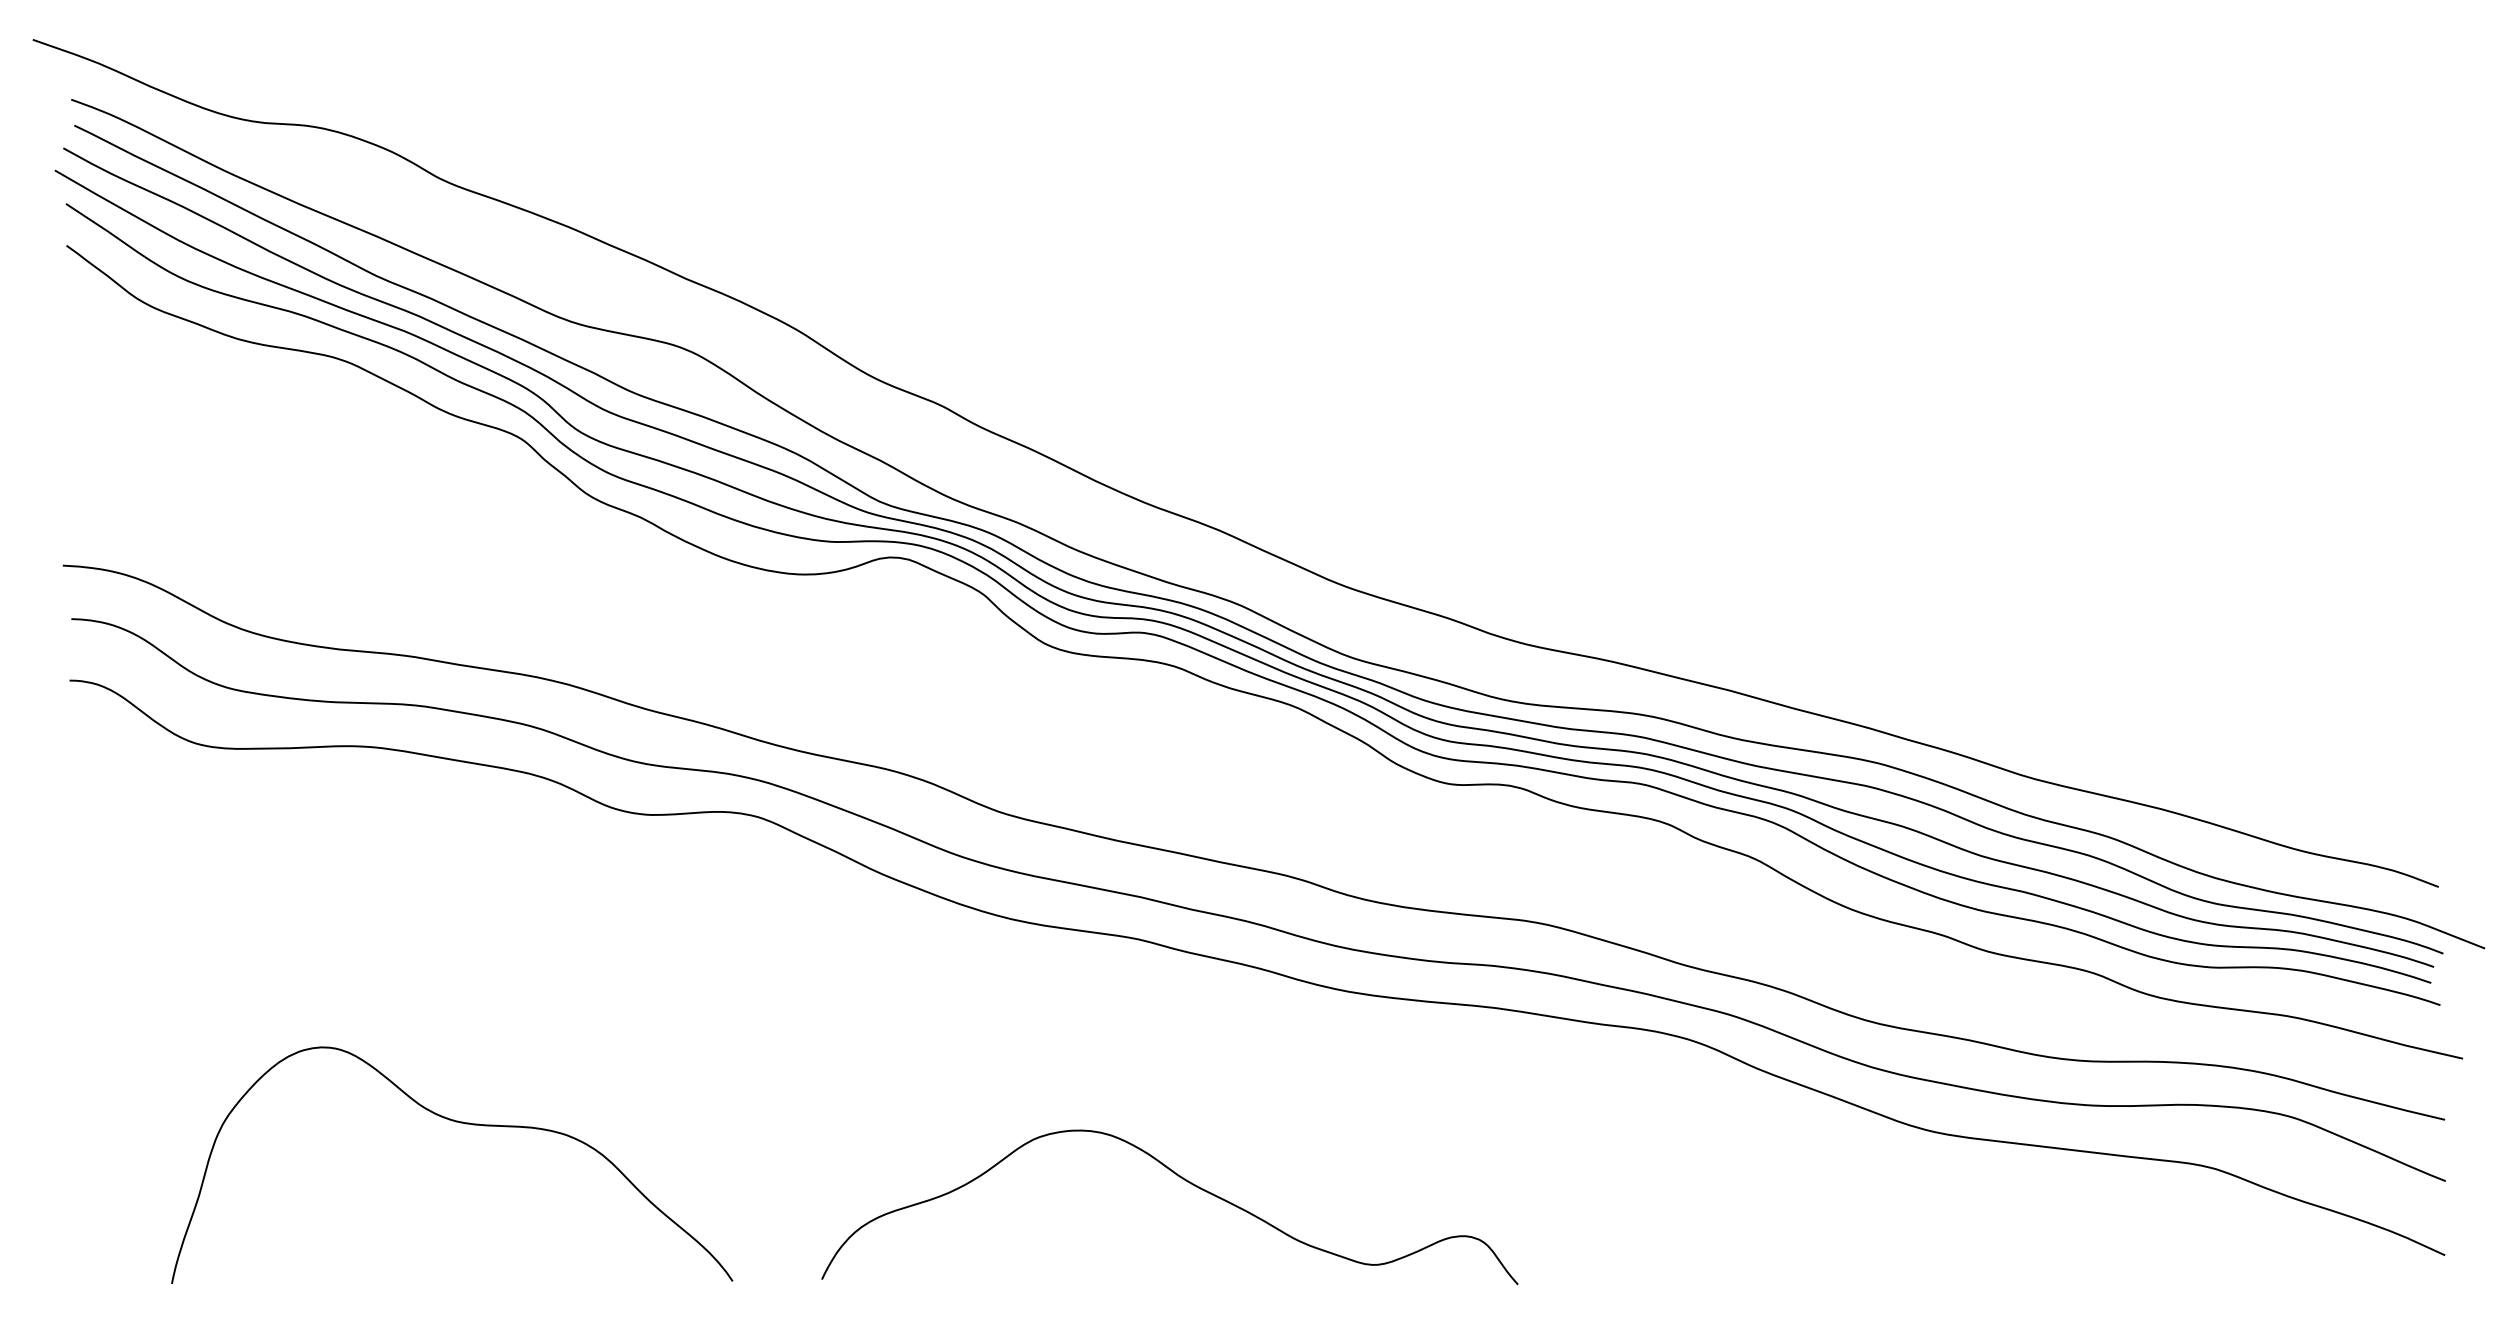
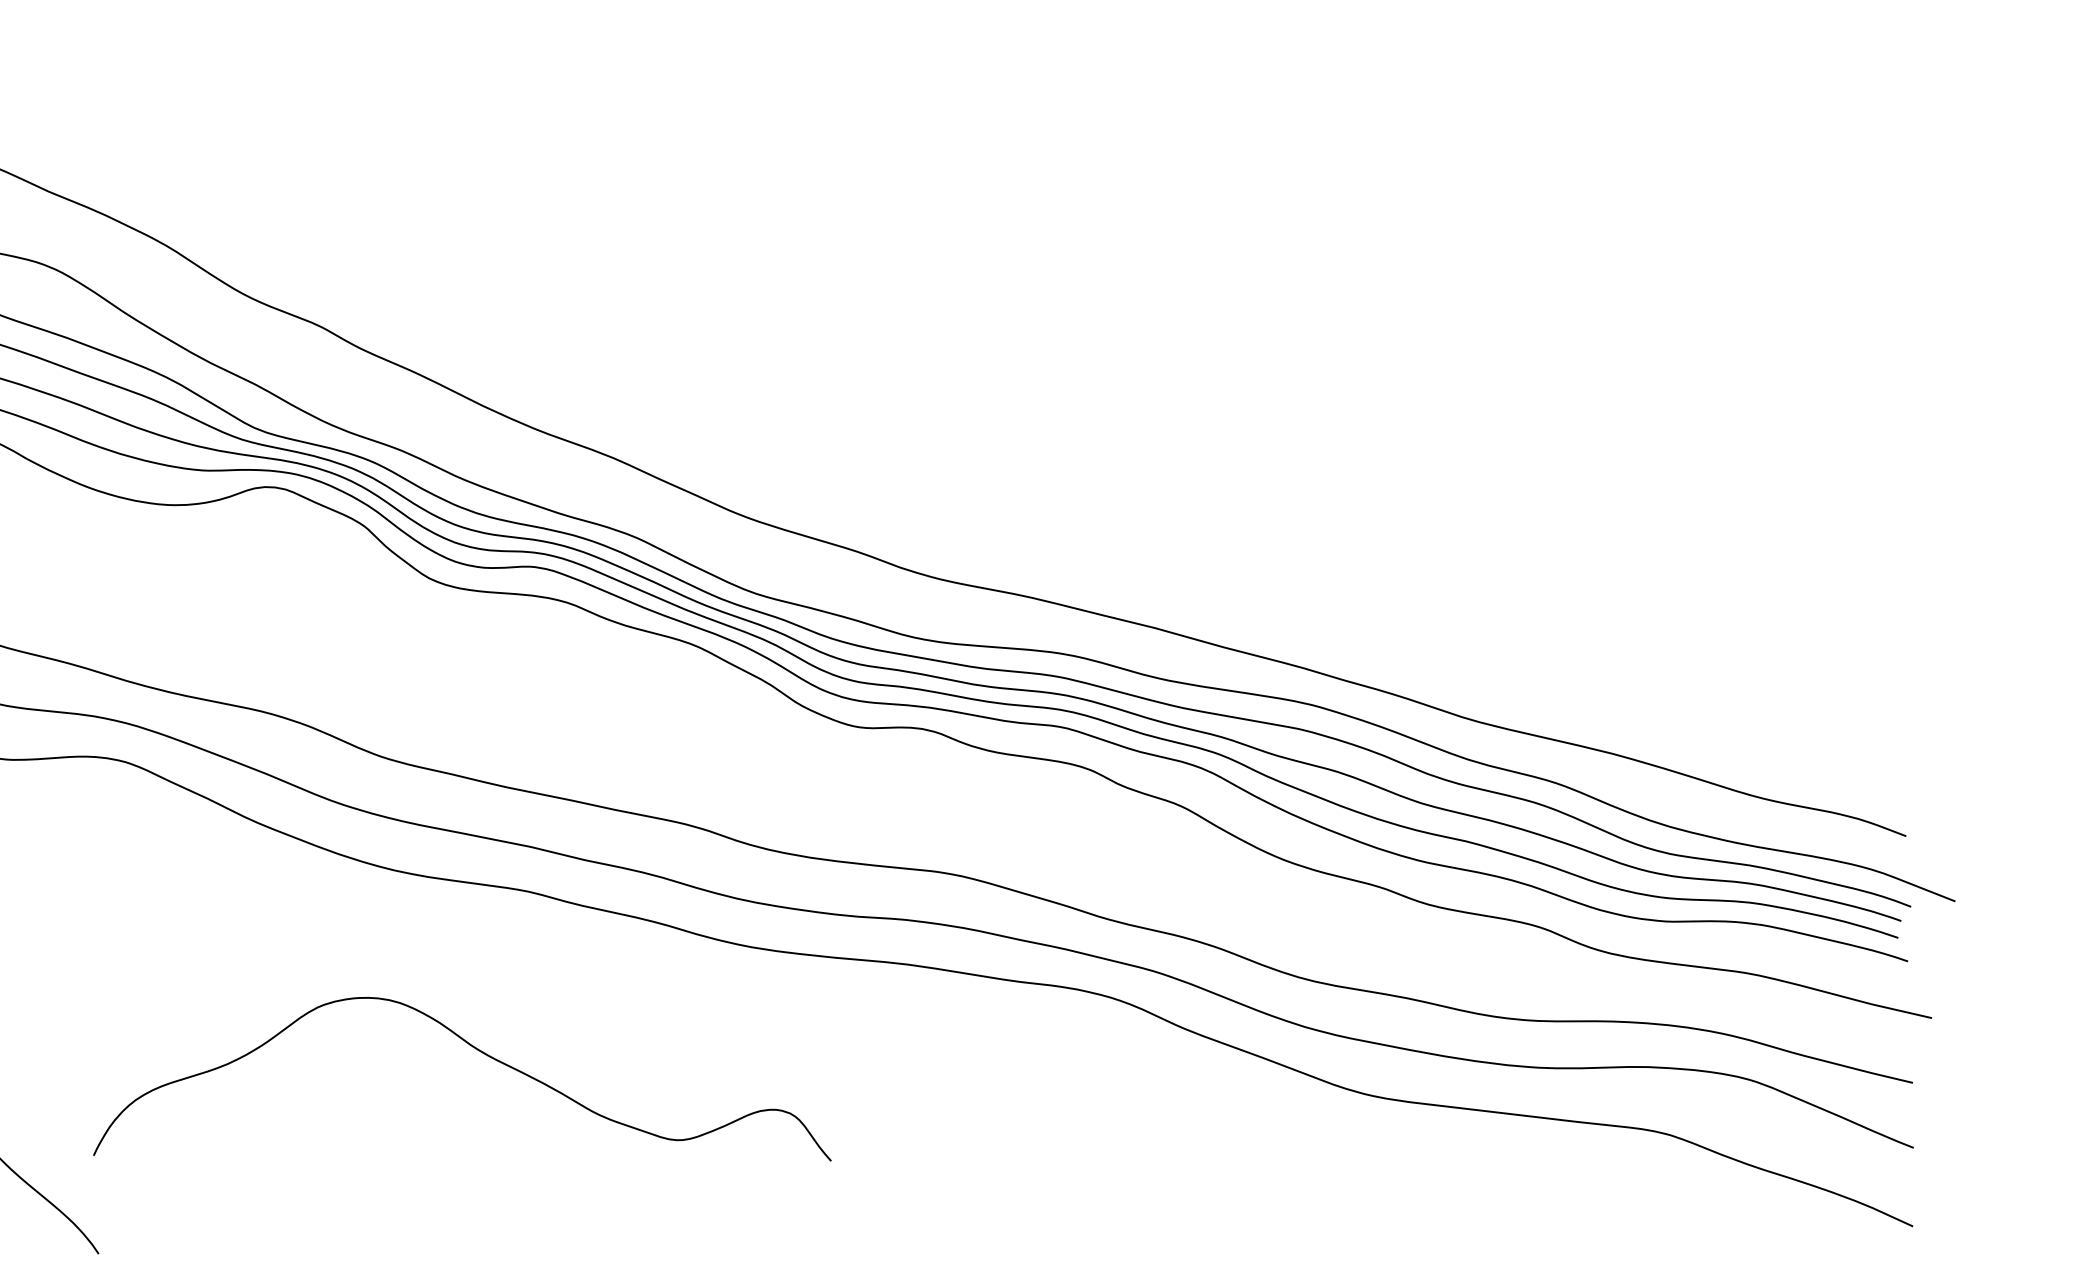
curve: (1187, 1182) -> (480, 1052), moved

